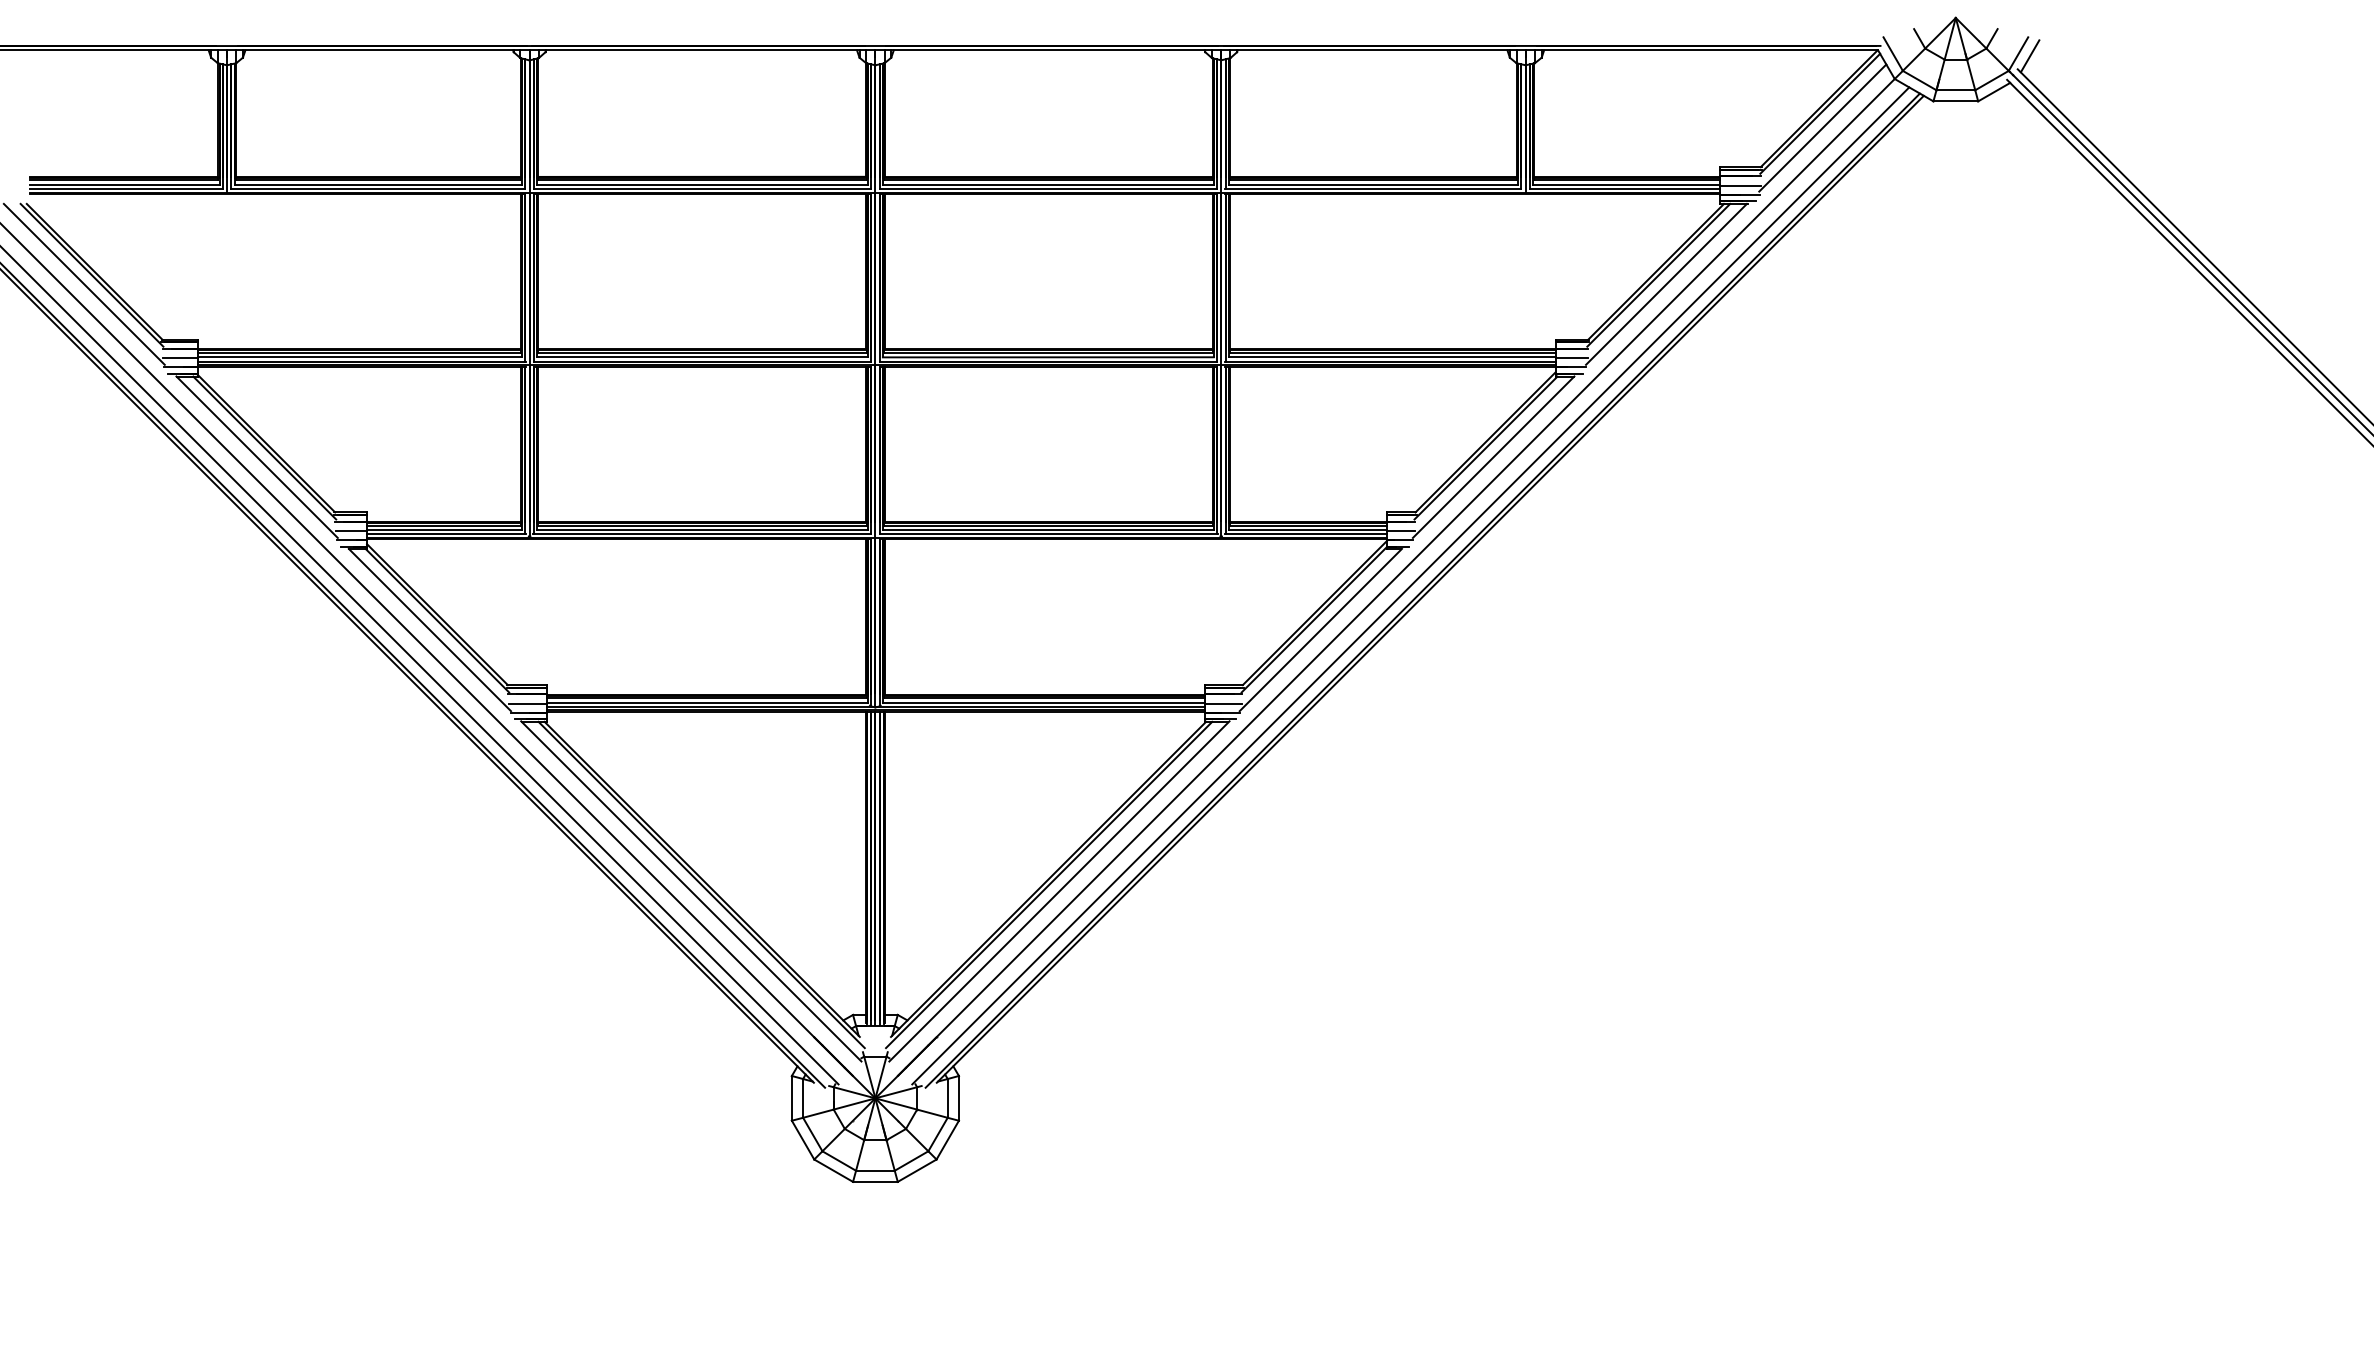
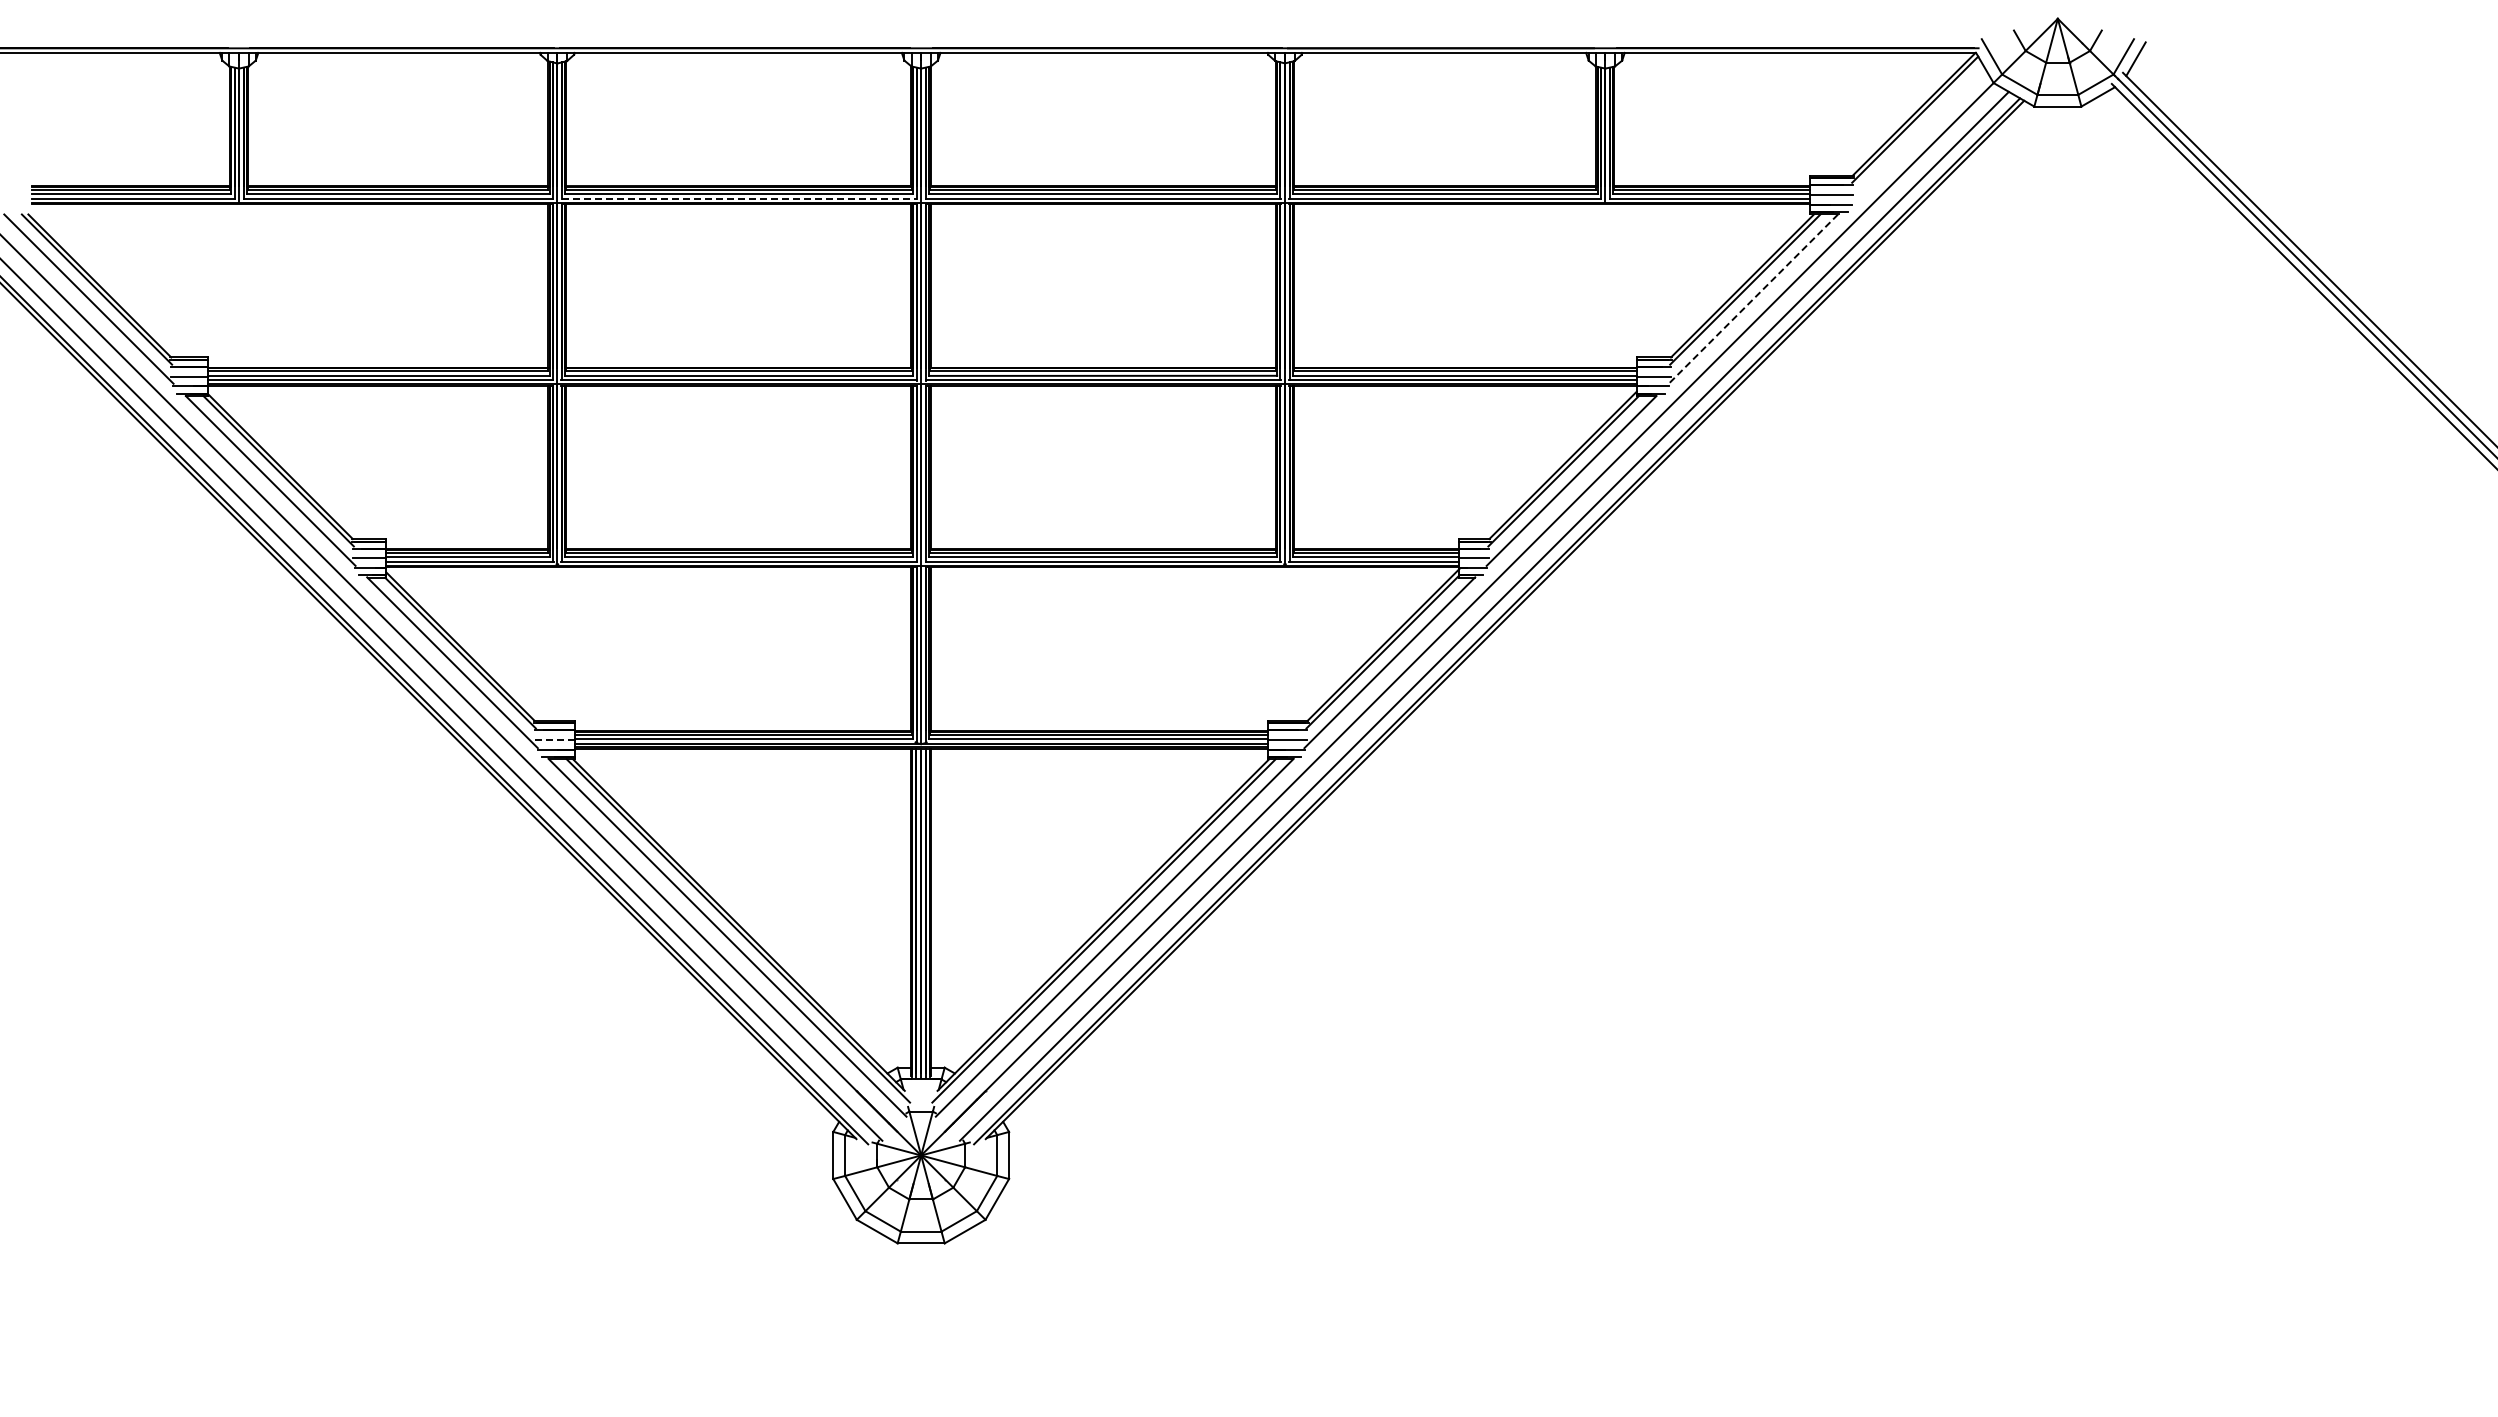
line: (1822, 127) -> (1917, 134), removed
line: (702, 188) -> (739, 198), solid -> dashed
line: (1666, 284) -> (1753, 299), solid -> dashed
line: (526, 703) -> (554, 740), solid -> dashed

